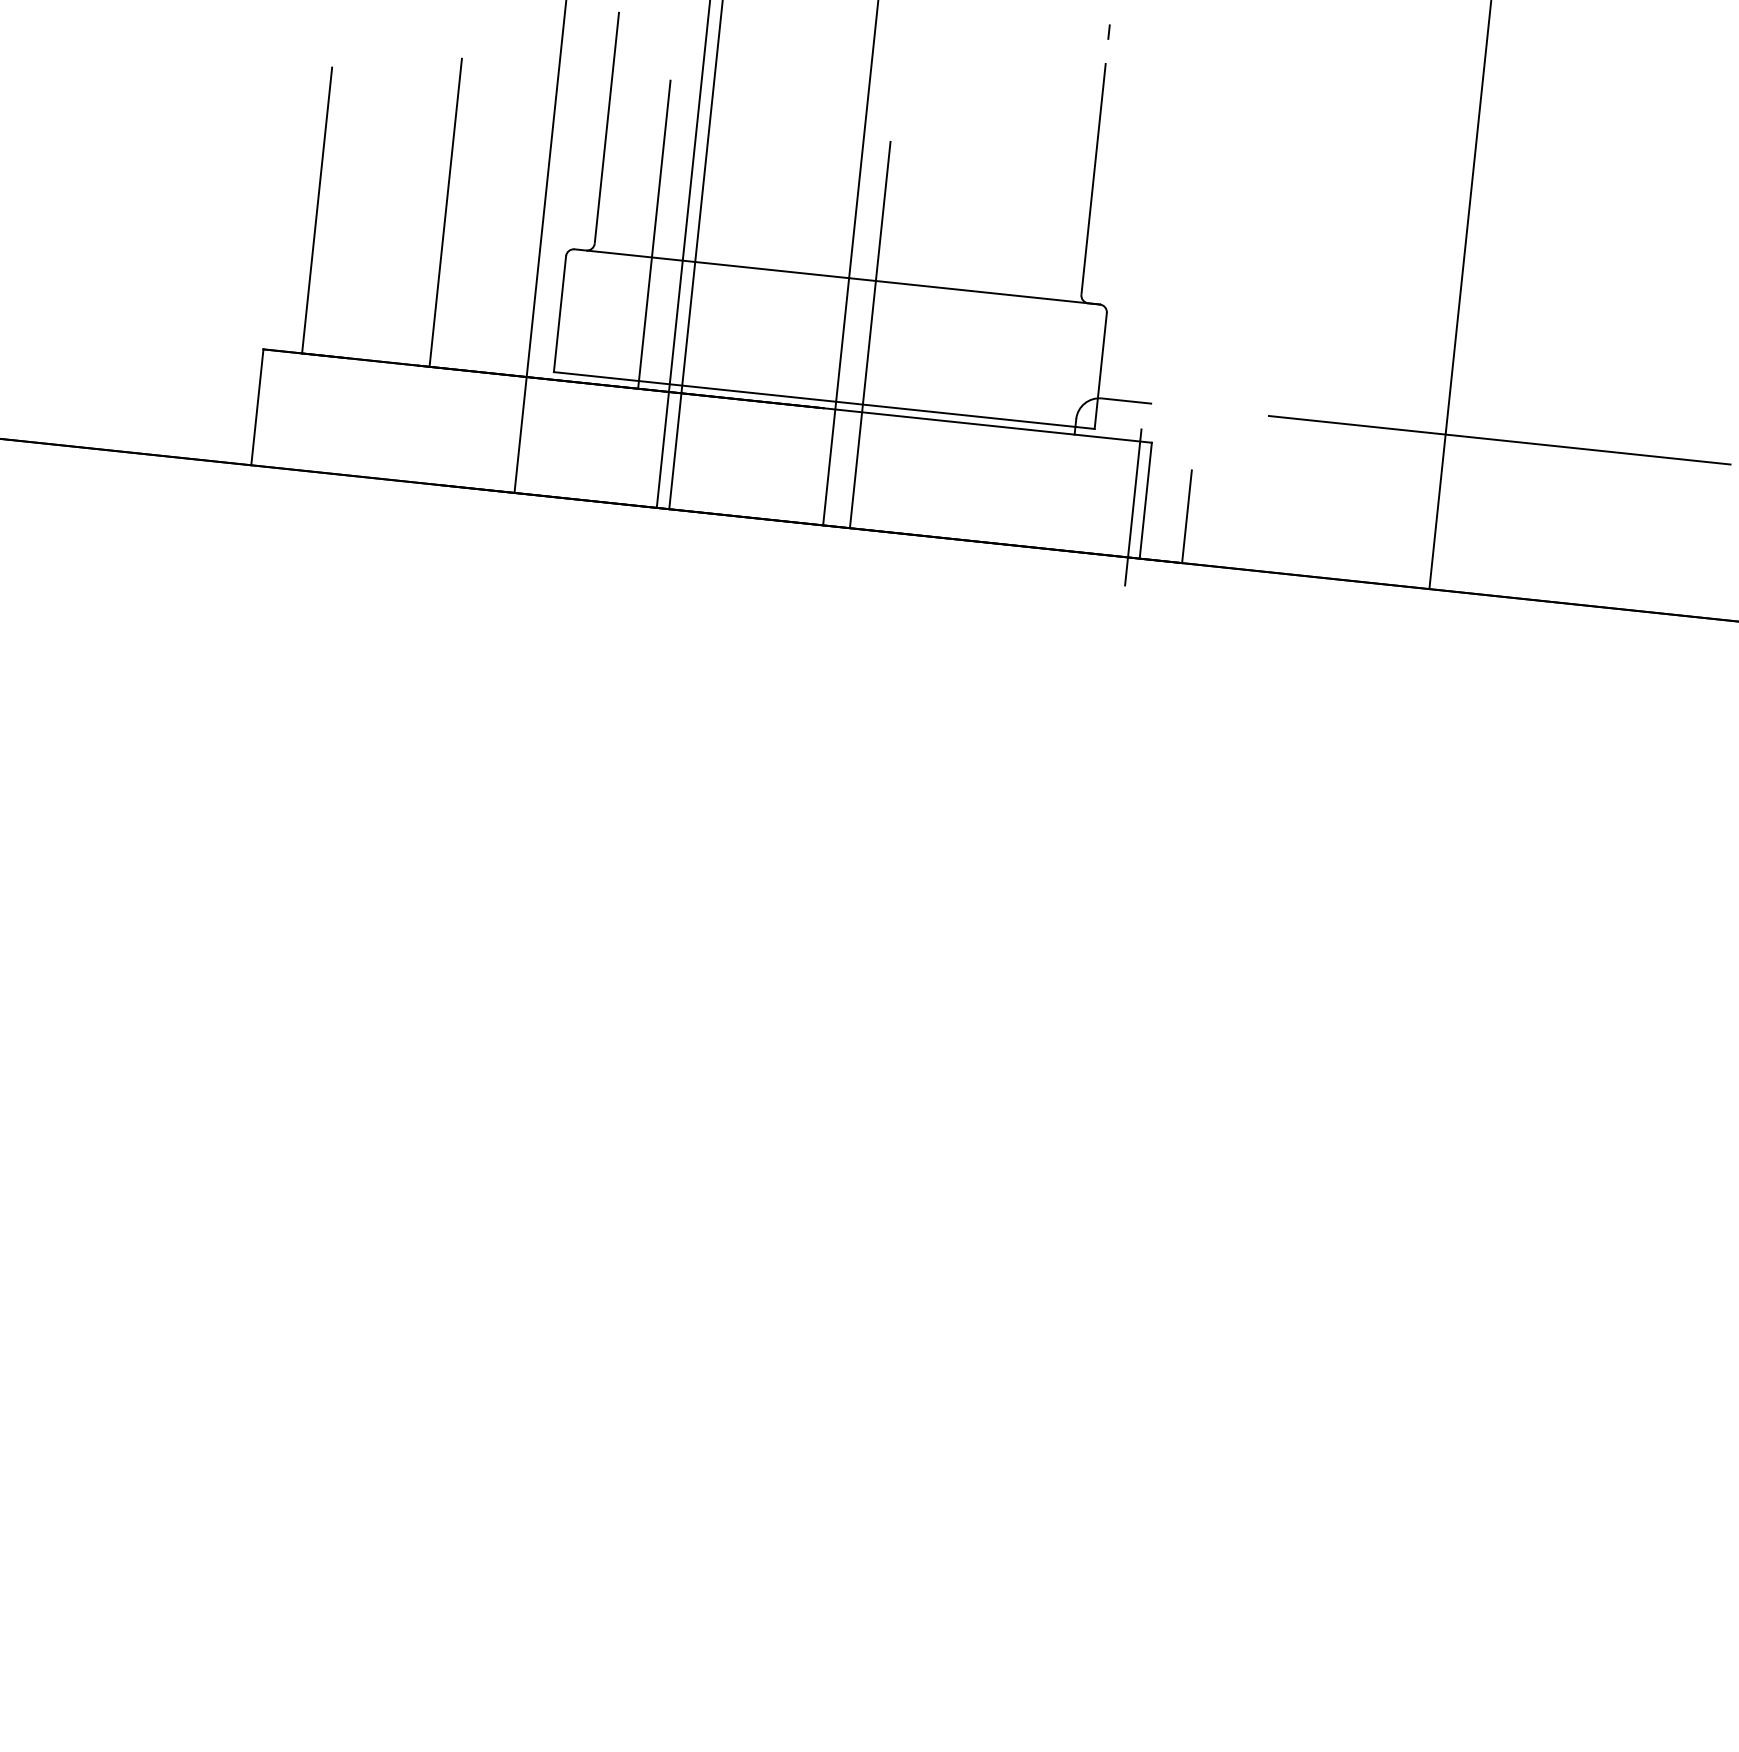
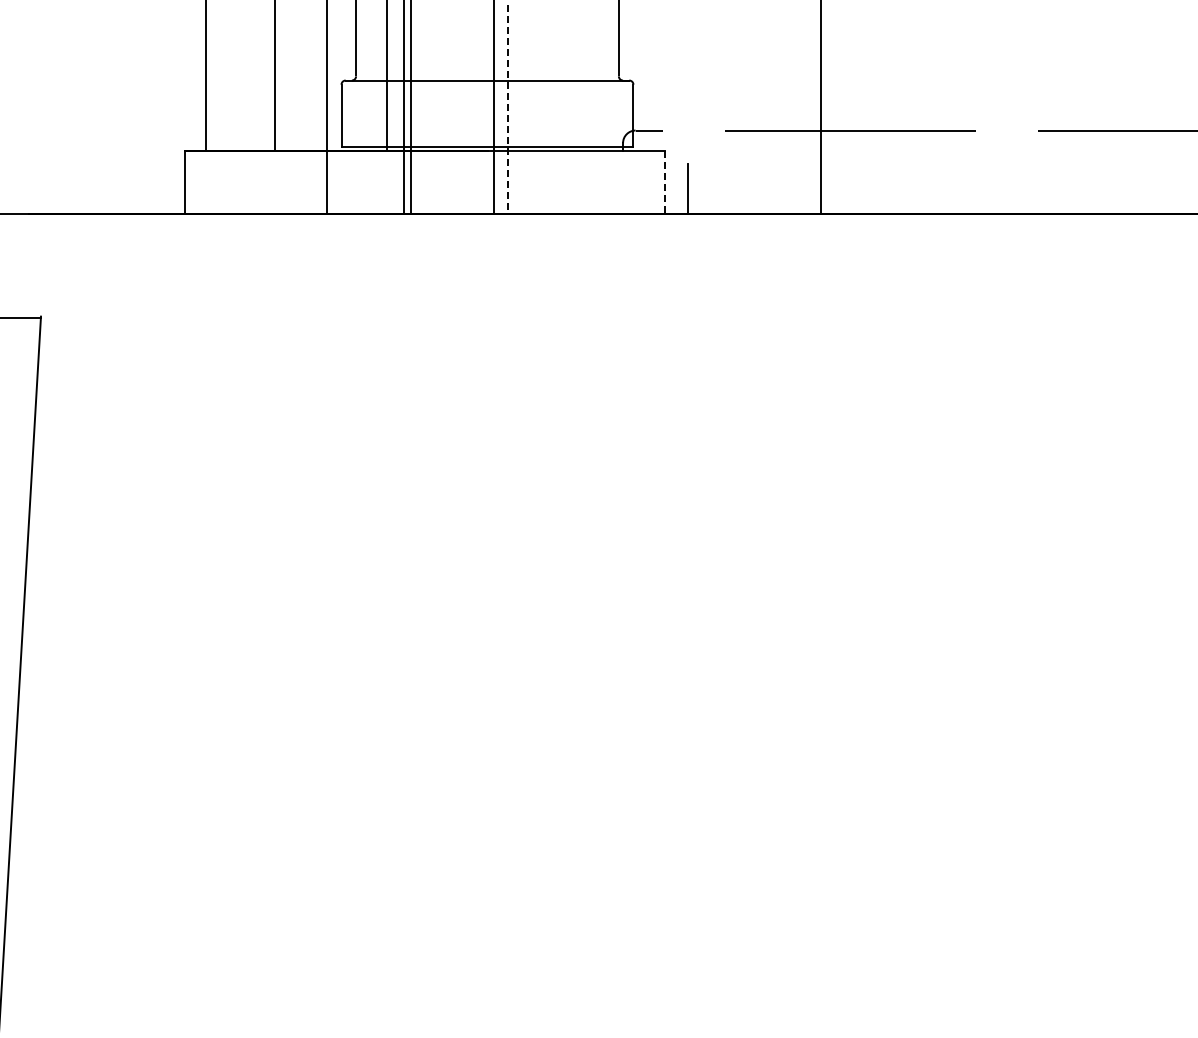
line: (870, 336) -> (508, 110), solid -> dashed
line: (1145, 502) -> (664, 183), solid -> dashed
line: (1133, 506) -> (658, 186), removed

